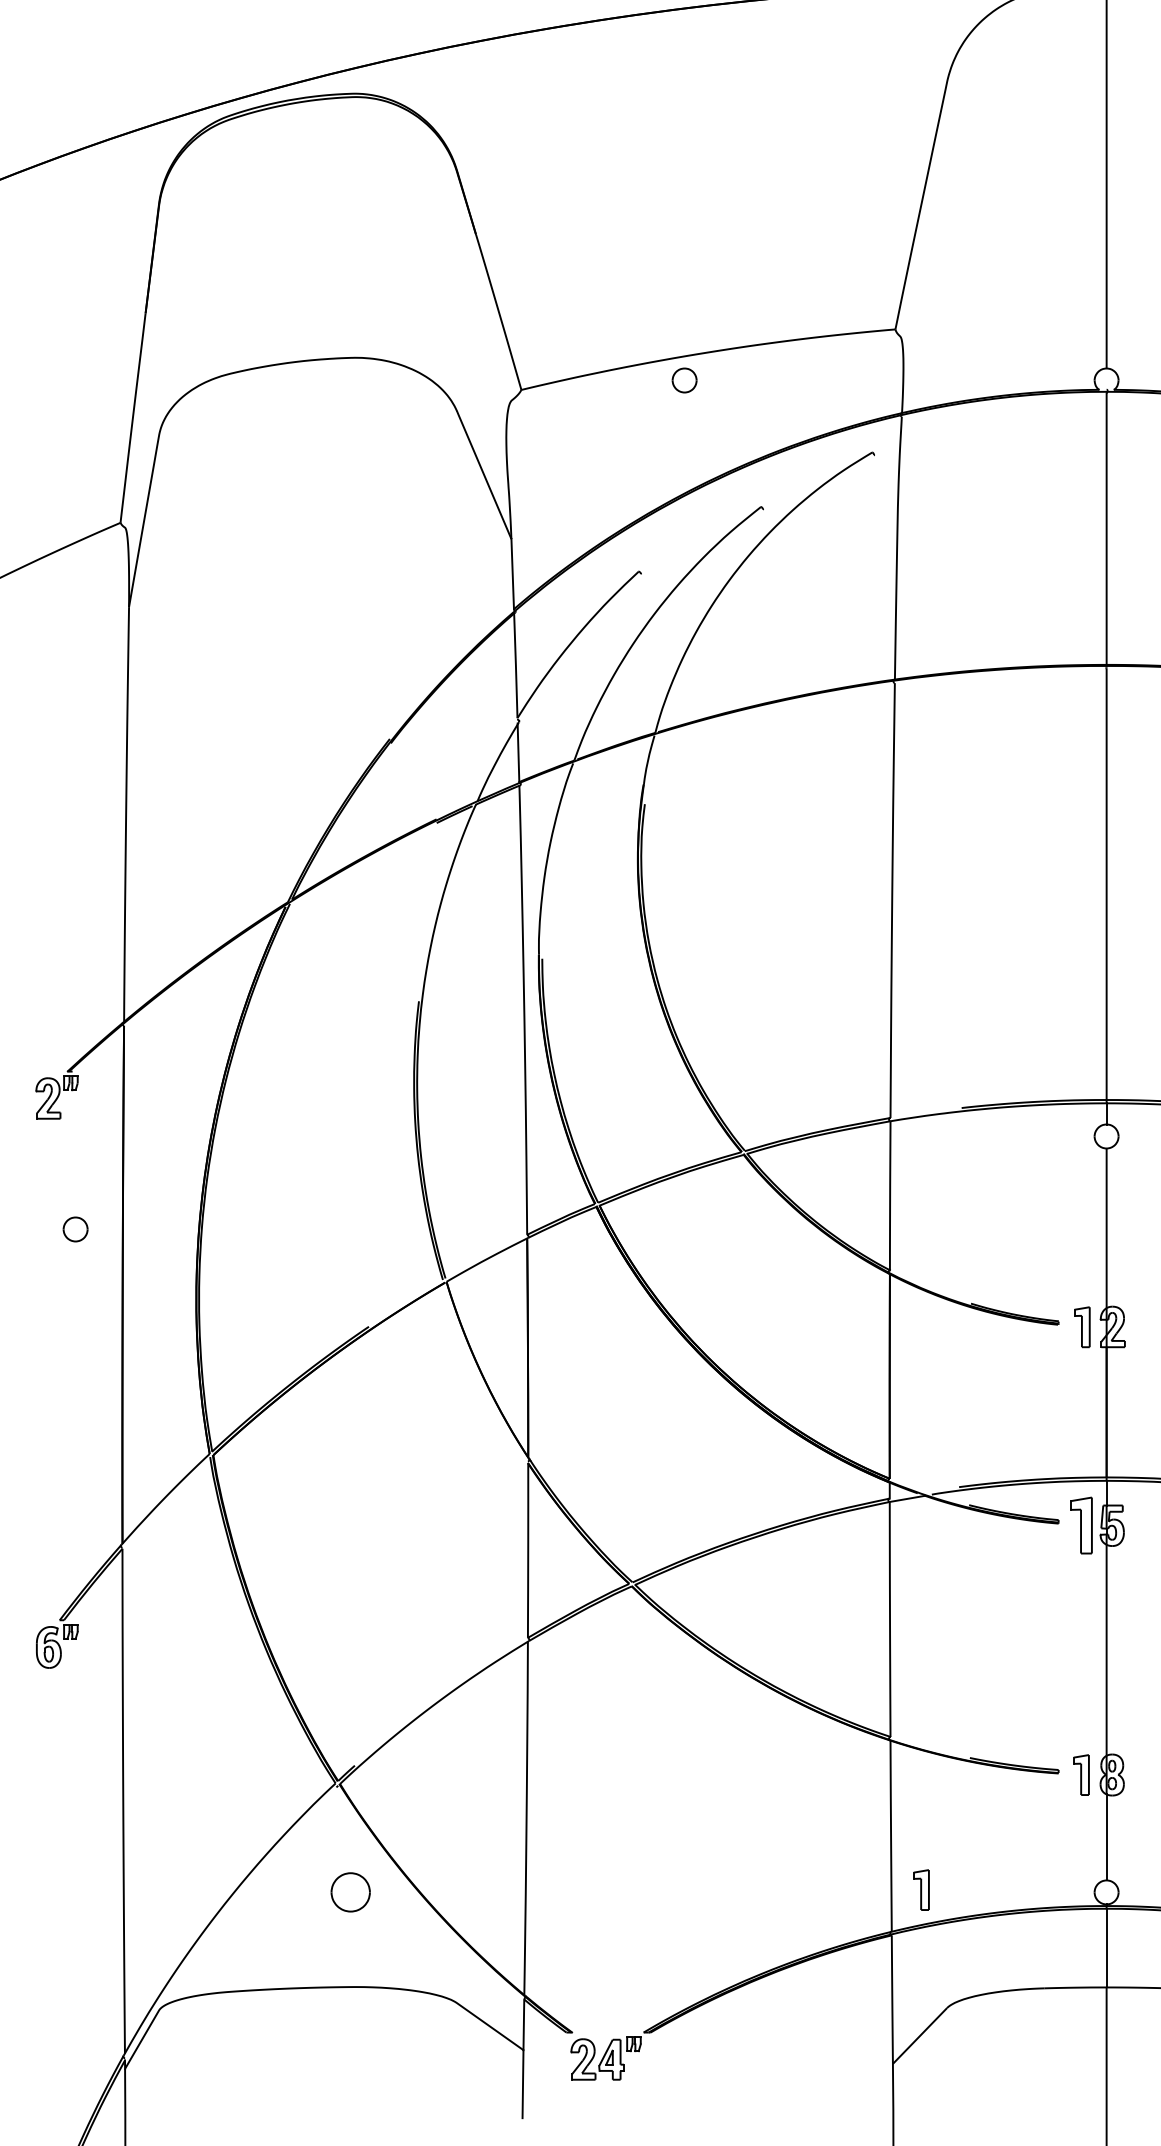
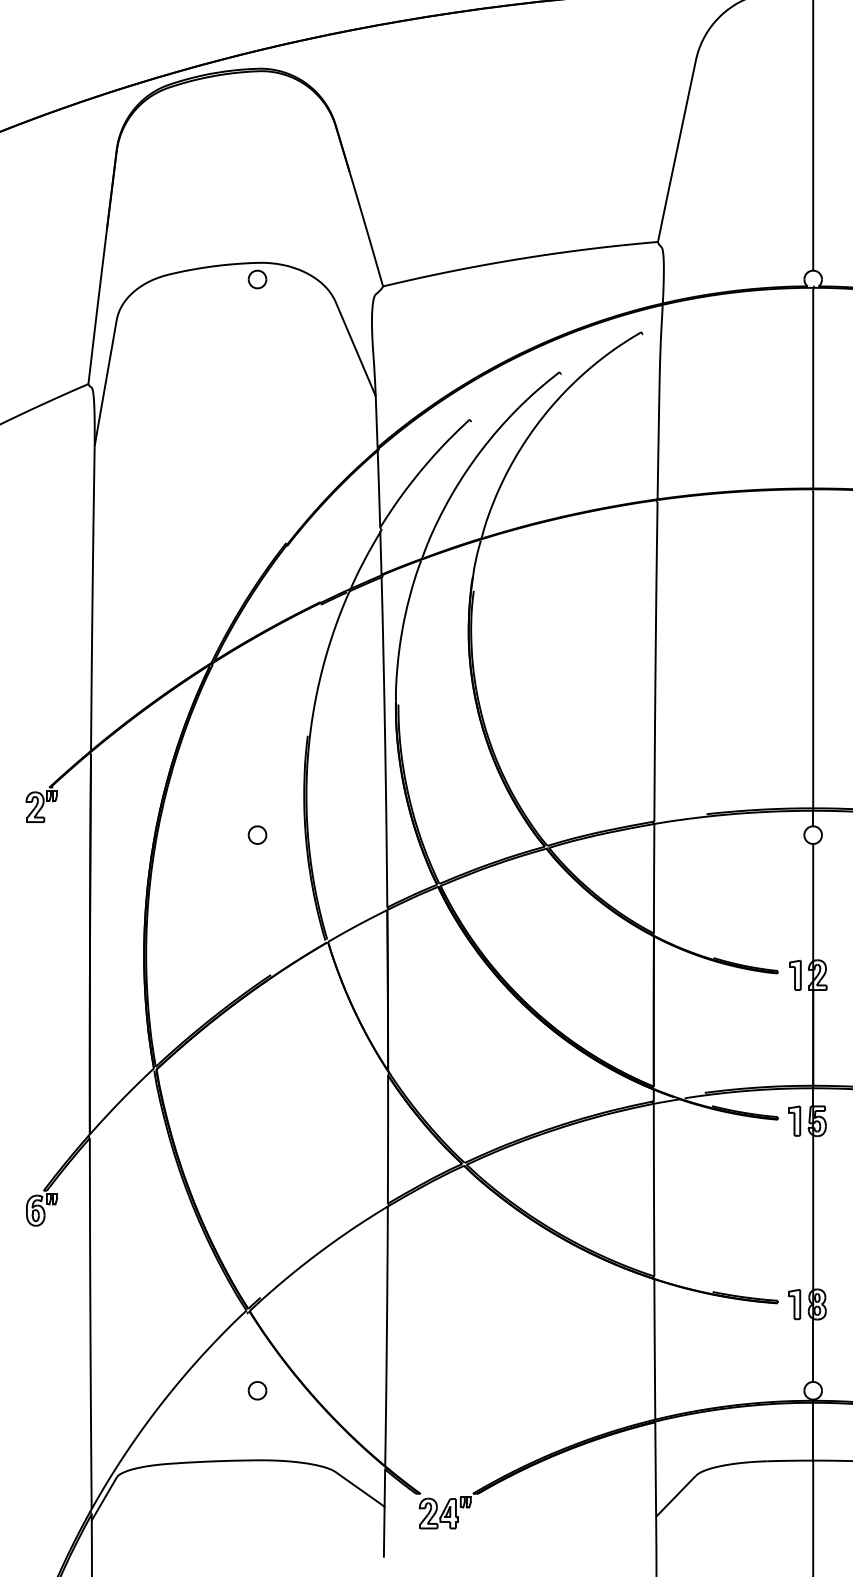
part: (684, 380) -> (257, 279), moved
part: (75, 1229) -> (257, 835), moved
part: (1081, 1525) -> (794, 1121), size x0.71
part: (921, 1889) -> (677, 1388), removed
part: (350, 1892) -> (257, 1390), size x0.62

